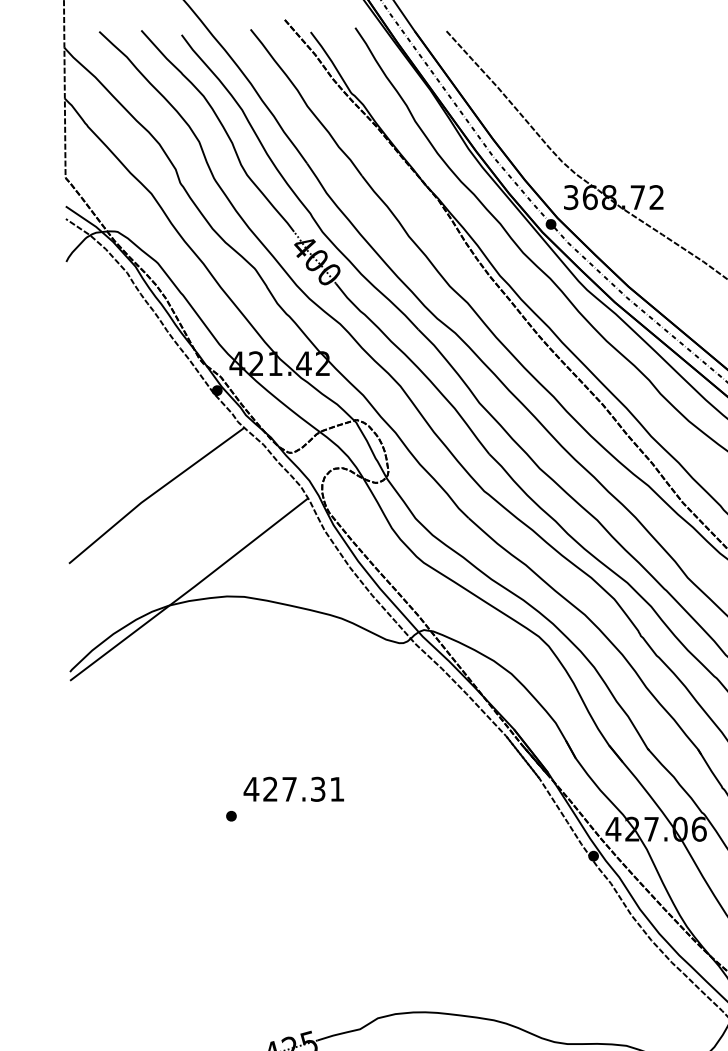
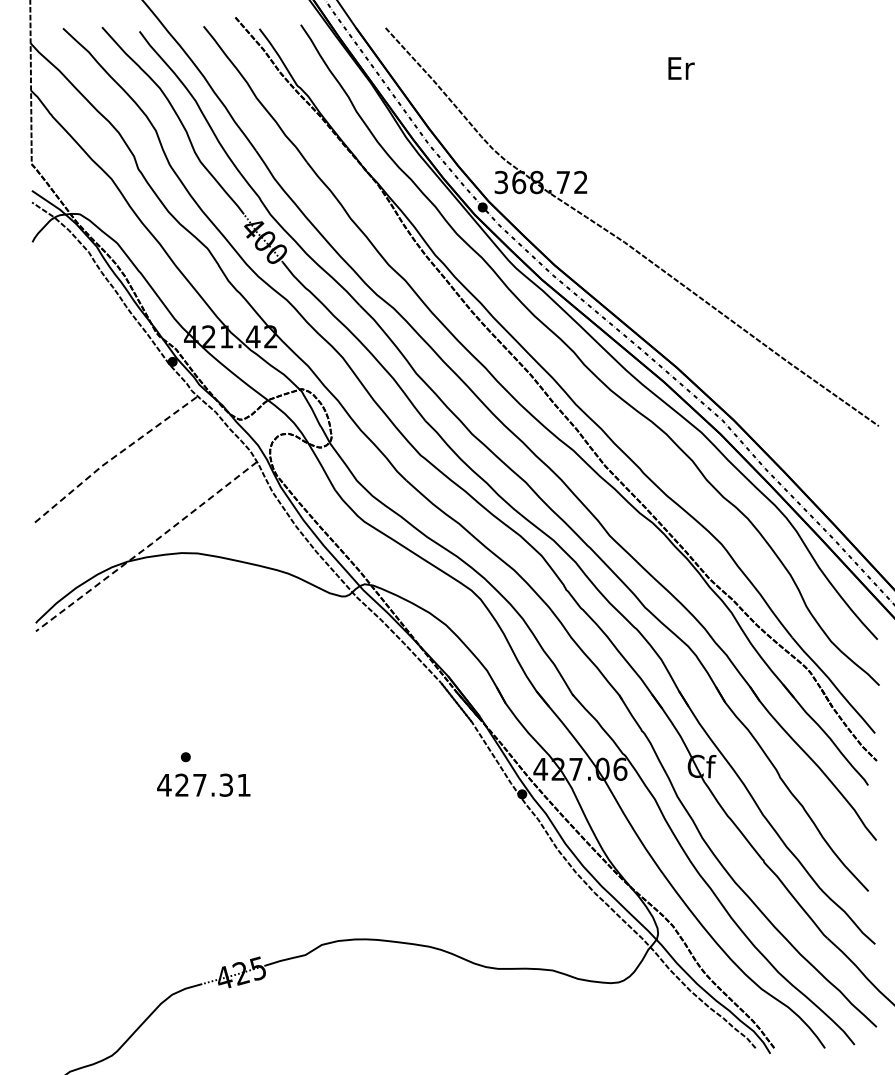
line: (154, 493) -> (114, 457), solid -> dashed
line: (190, 590) -> (147, 547), solid -> dashed
text: (293, 788) -> (203, 784), moved

